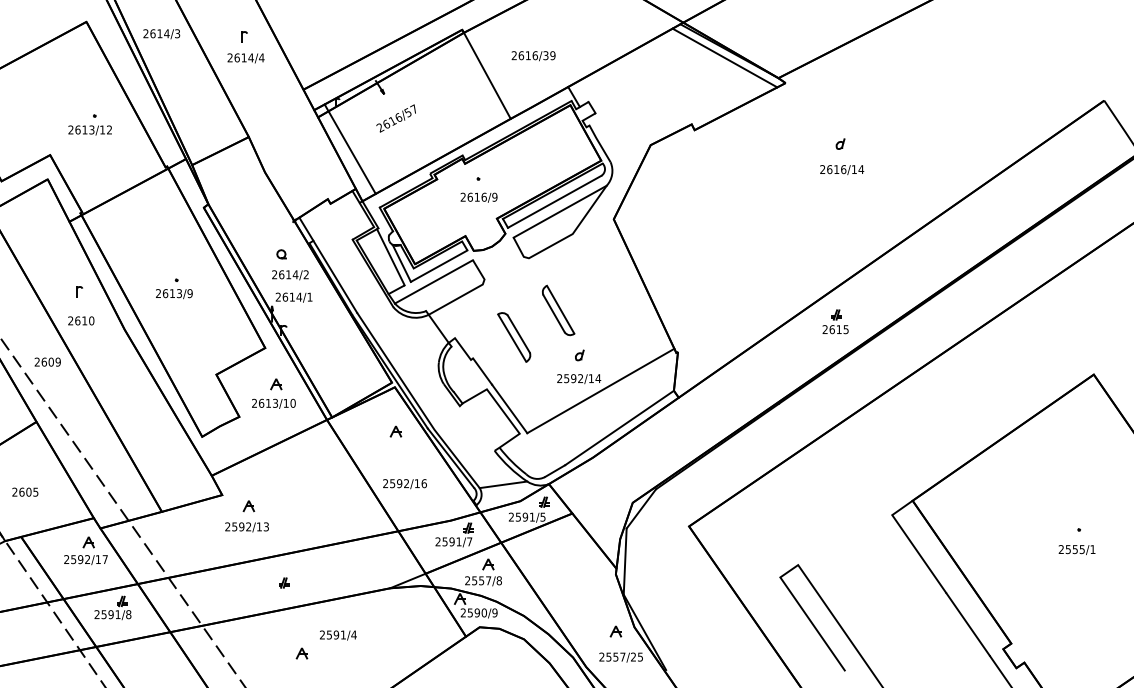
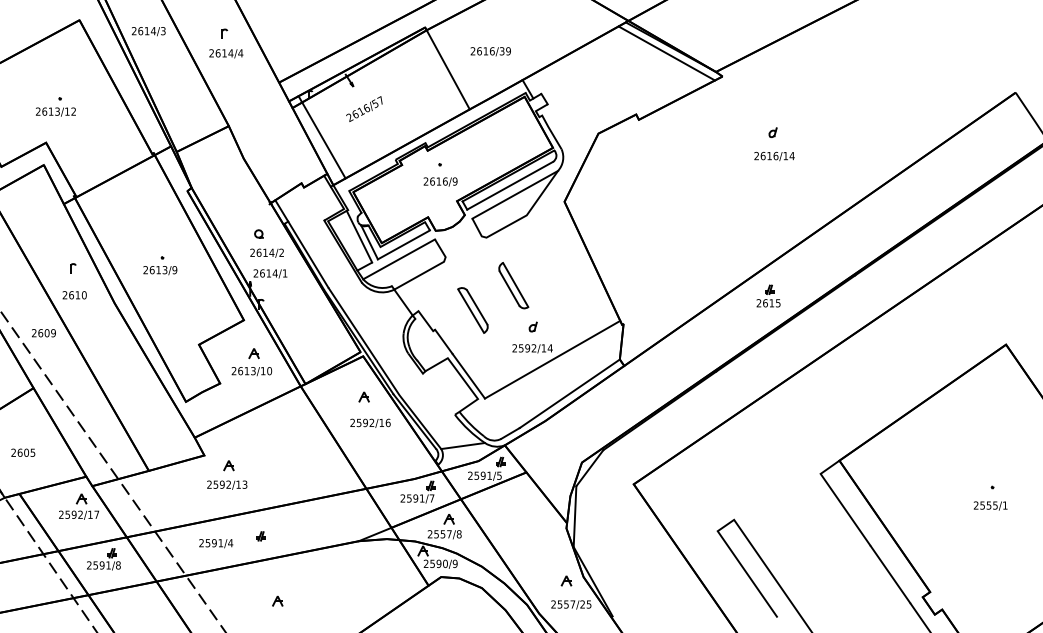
part: (89, 124) -> (55, 106), moved
text: (405, 483) -> (370, 422), moved
text: (338, 635) -> (216, 543), moved

